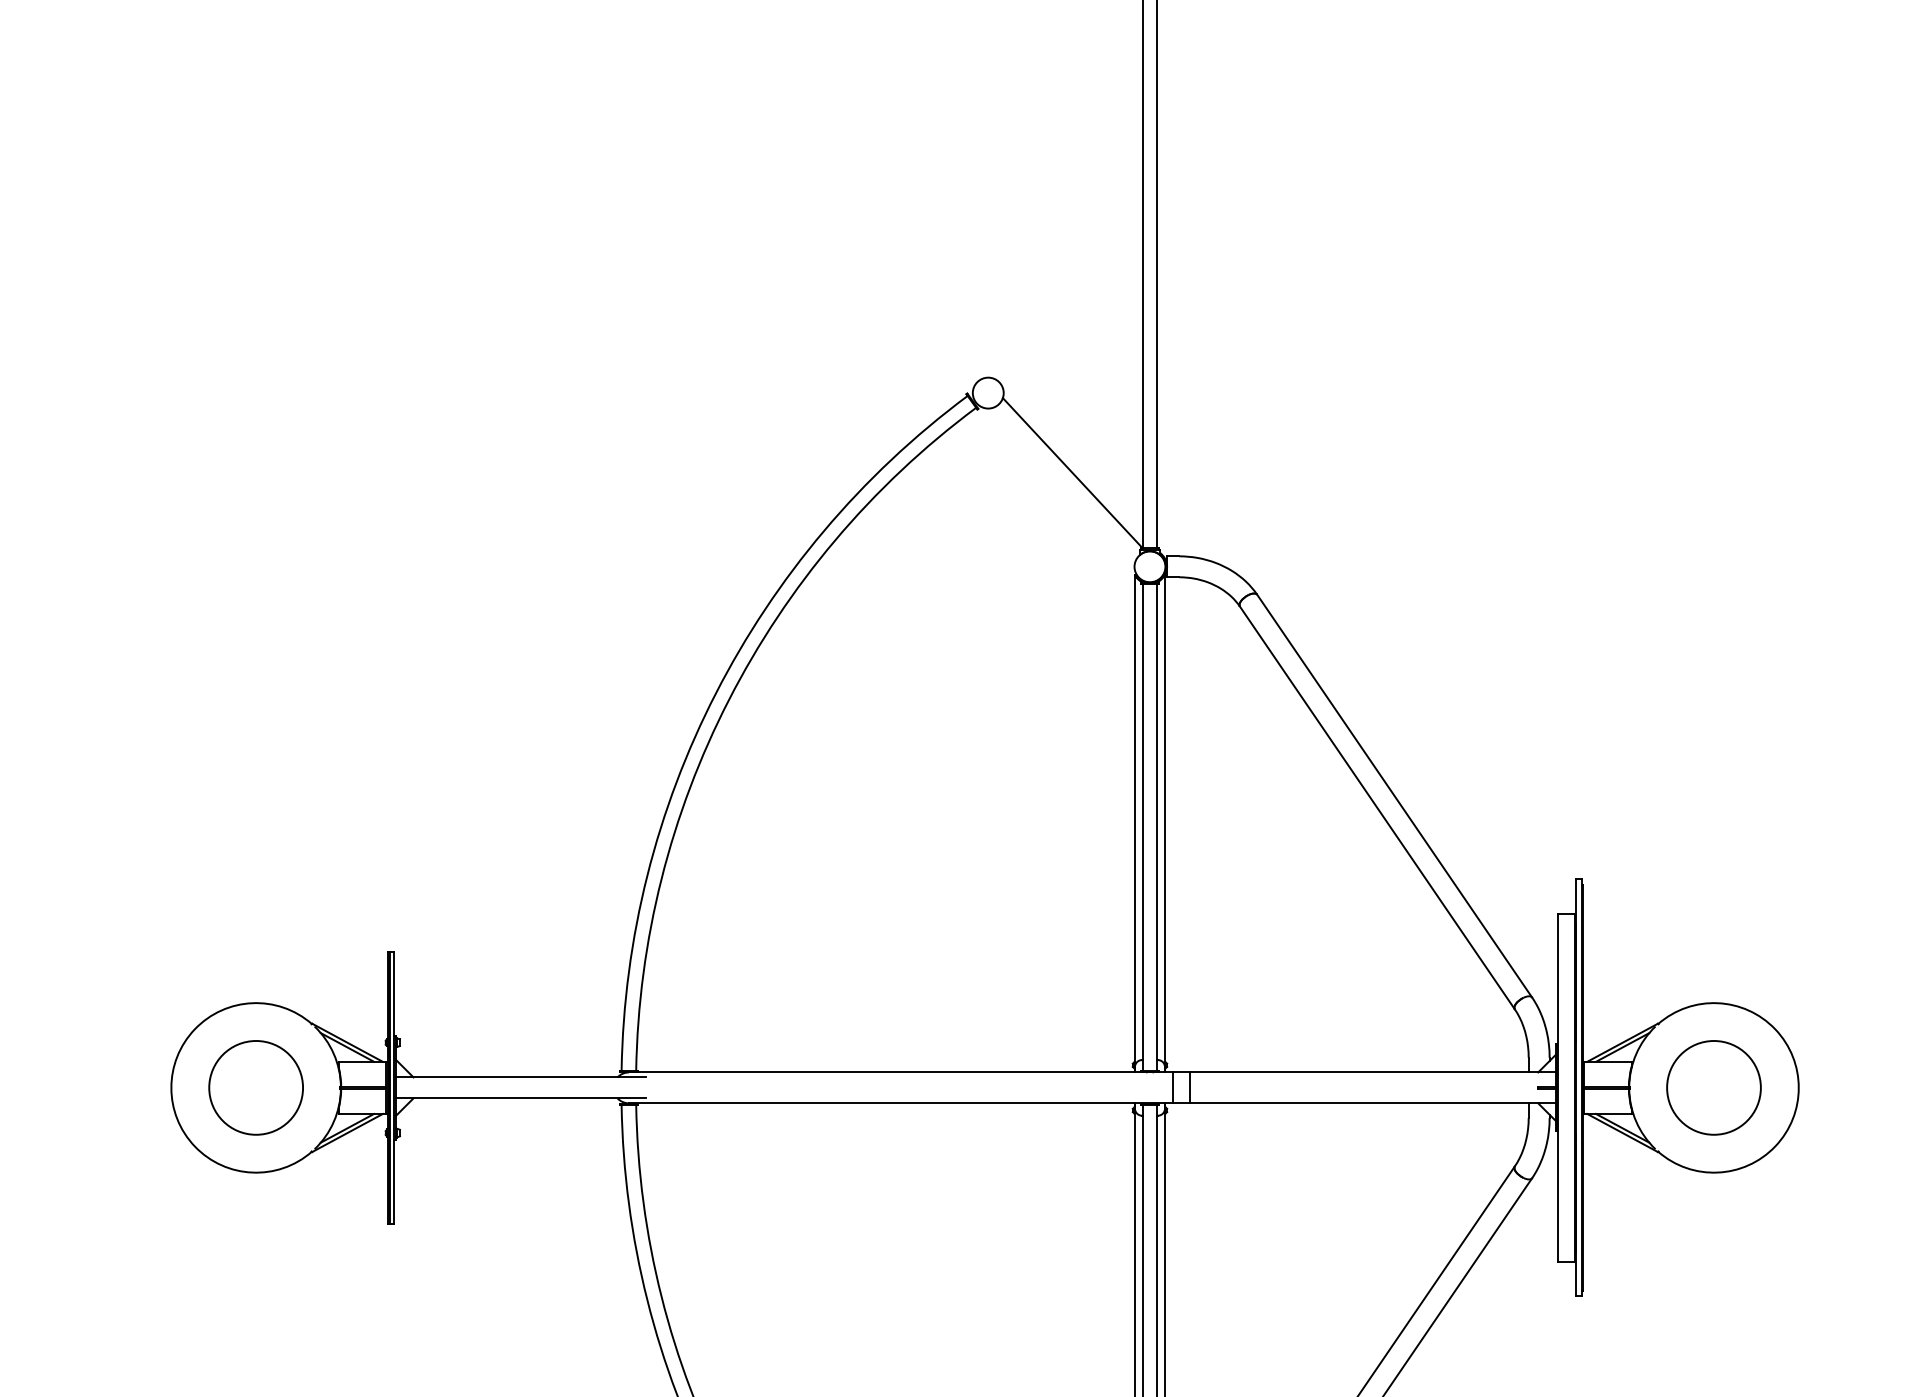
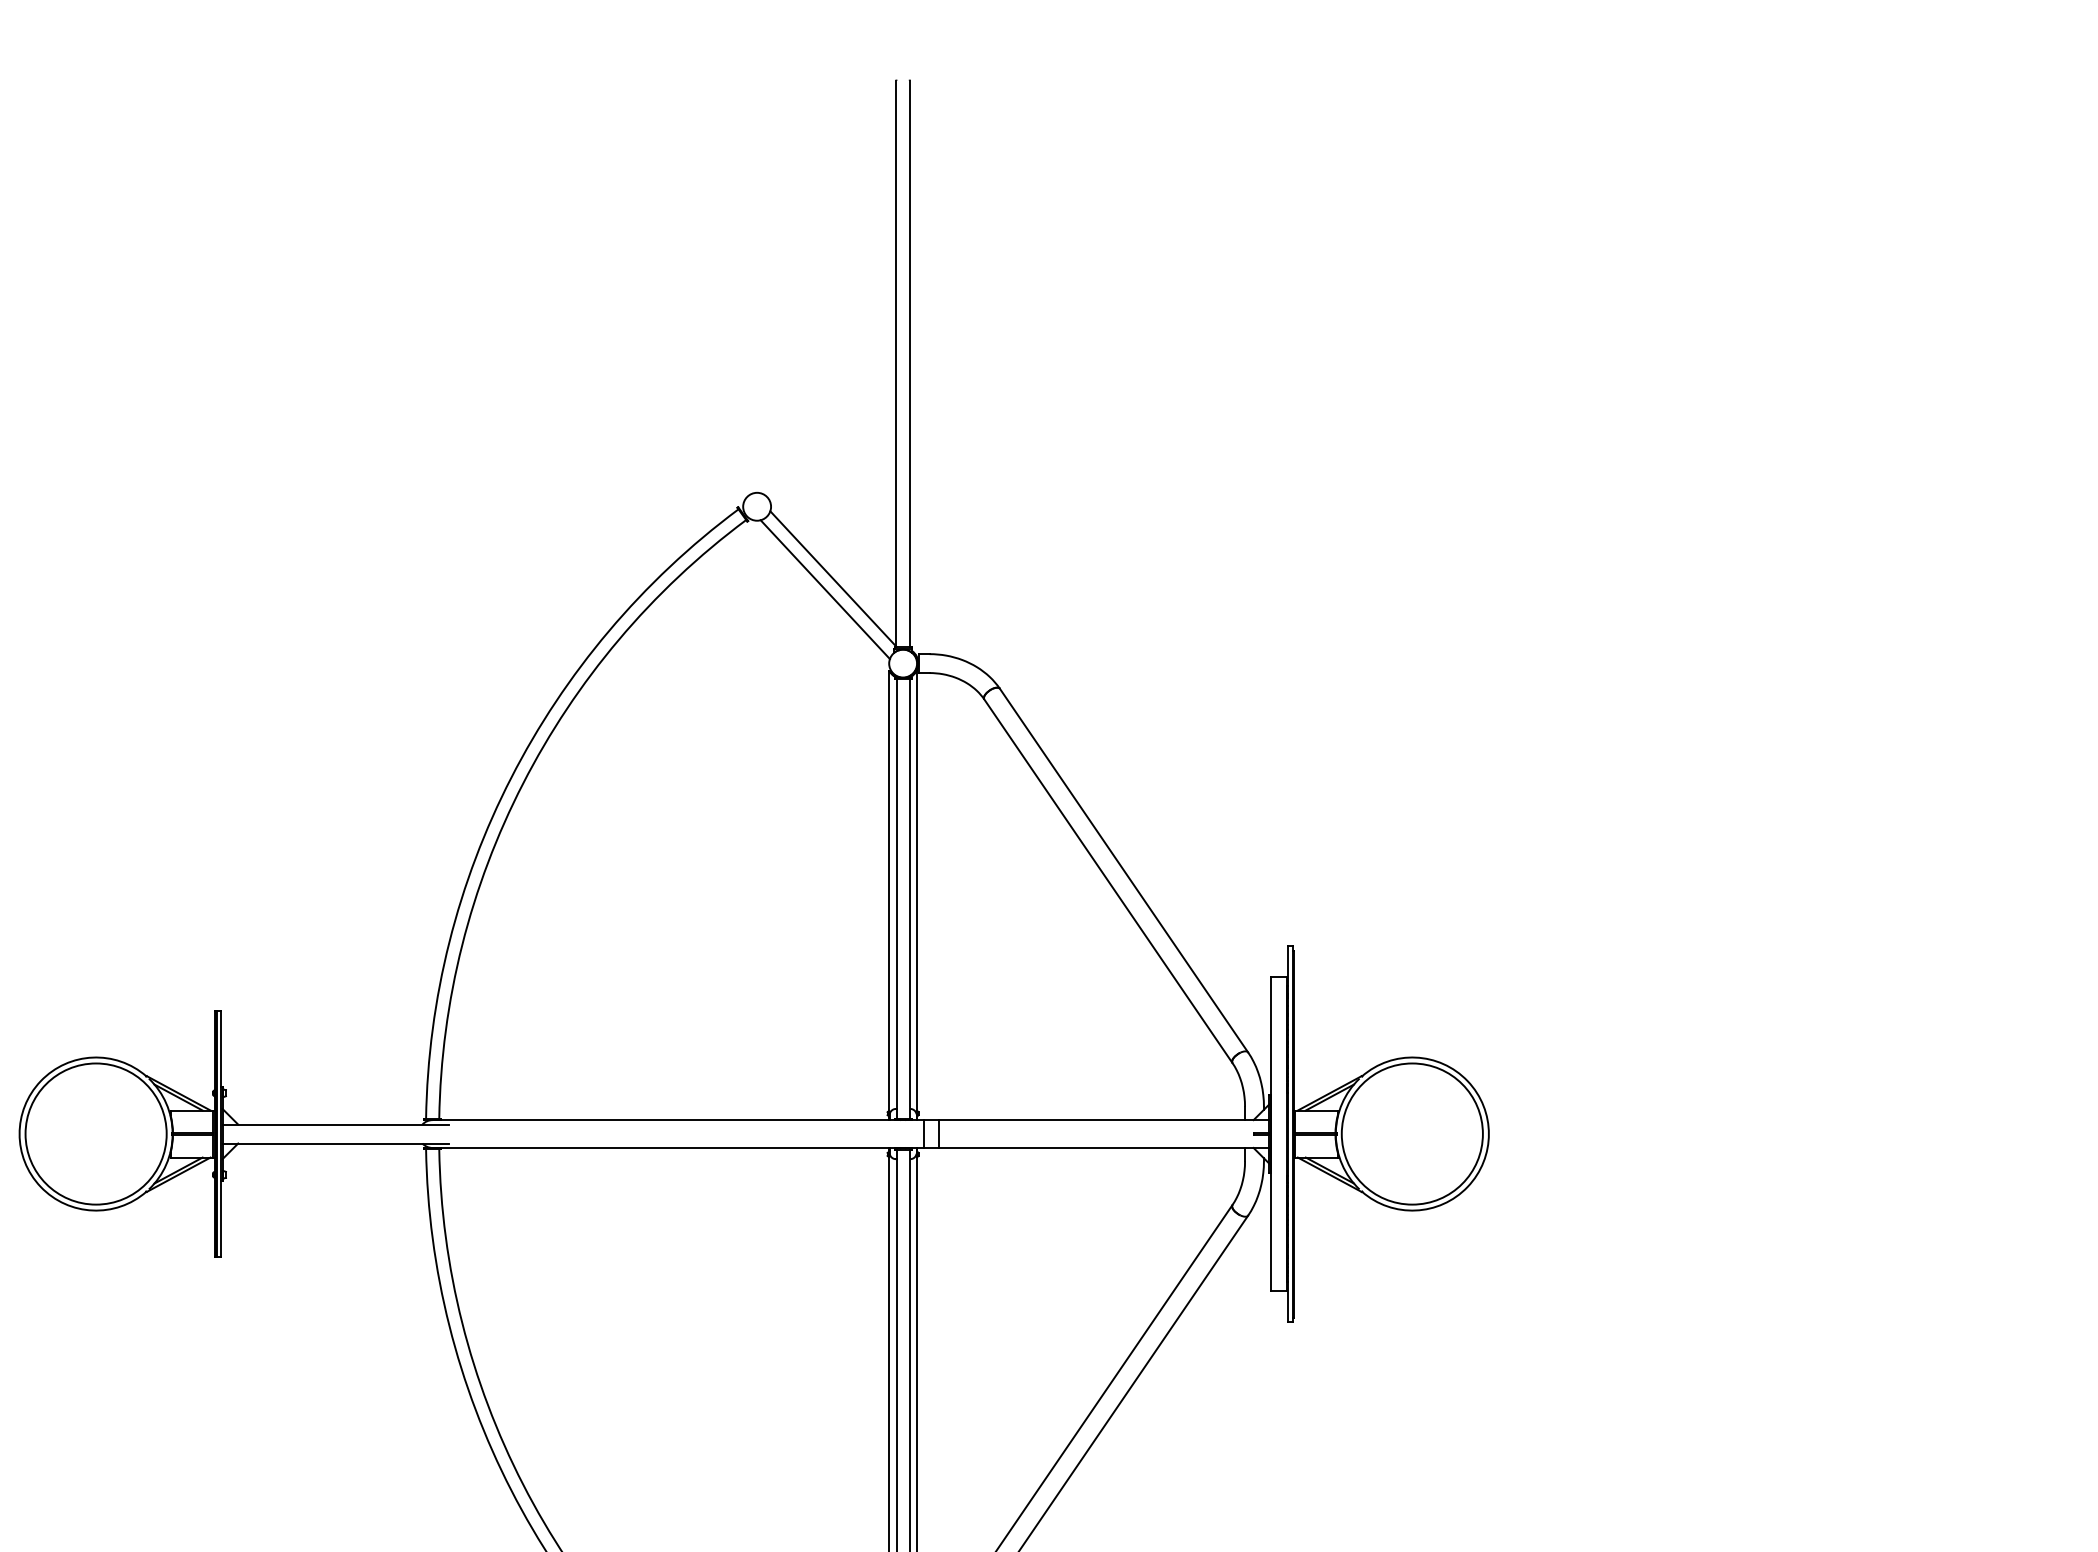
line: (1062, 484) -> (824, 589), added
circle: (255, 1087) -> (95, 1133), size x1.67
circle: (1713, 1087) -> (1411, 1133), size x1.67

